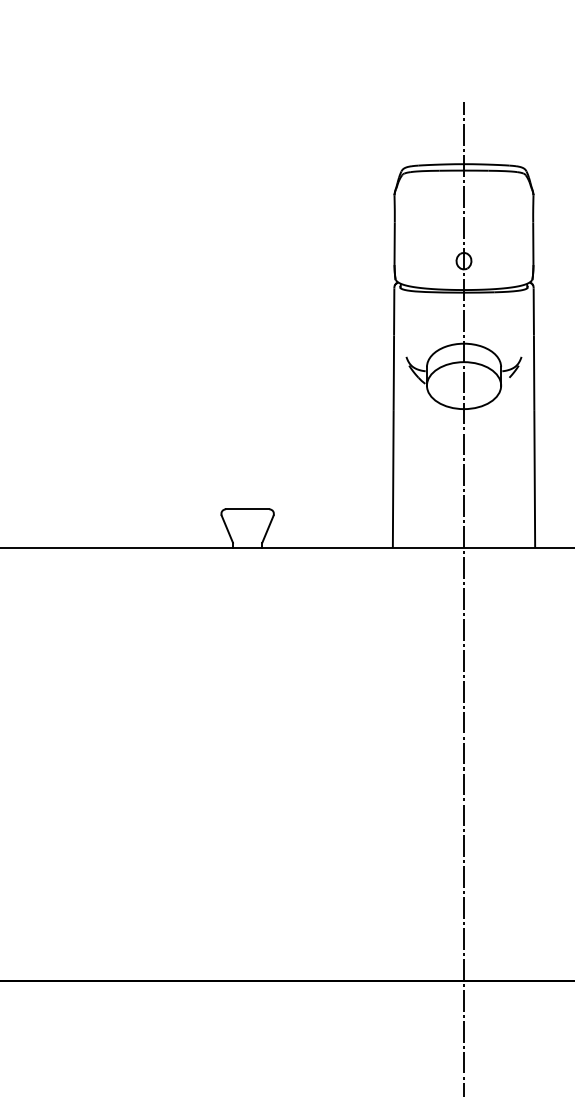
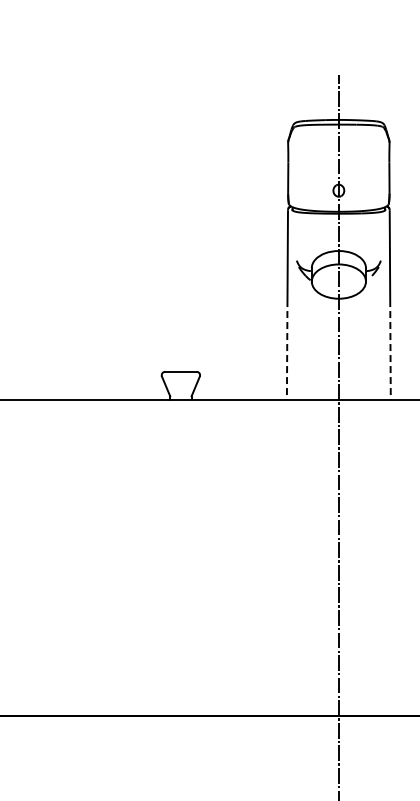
line: (393, 480) -> (287, 350), solid -> dashed
line: (534, 480) -> (390, 350), solid -> dashed

